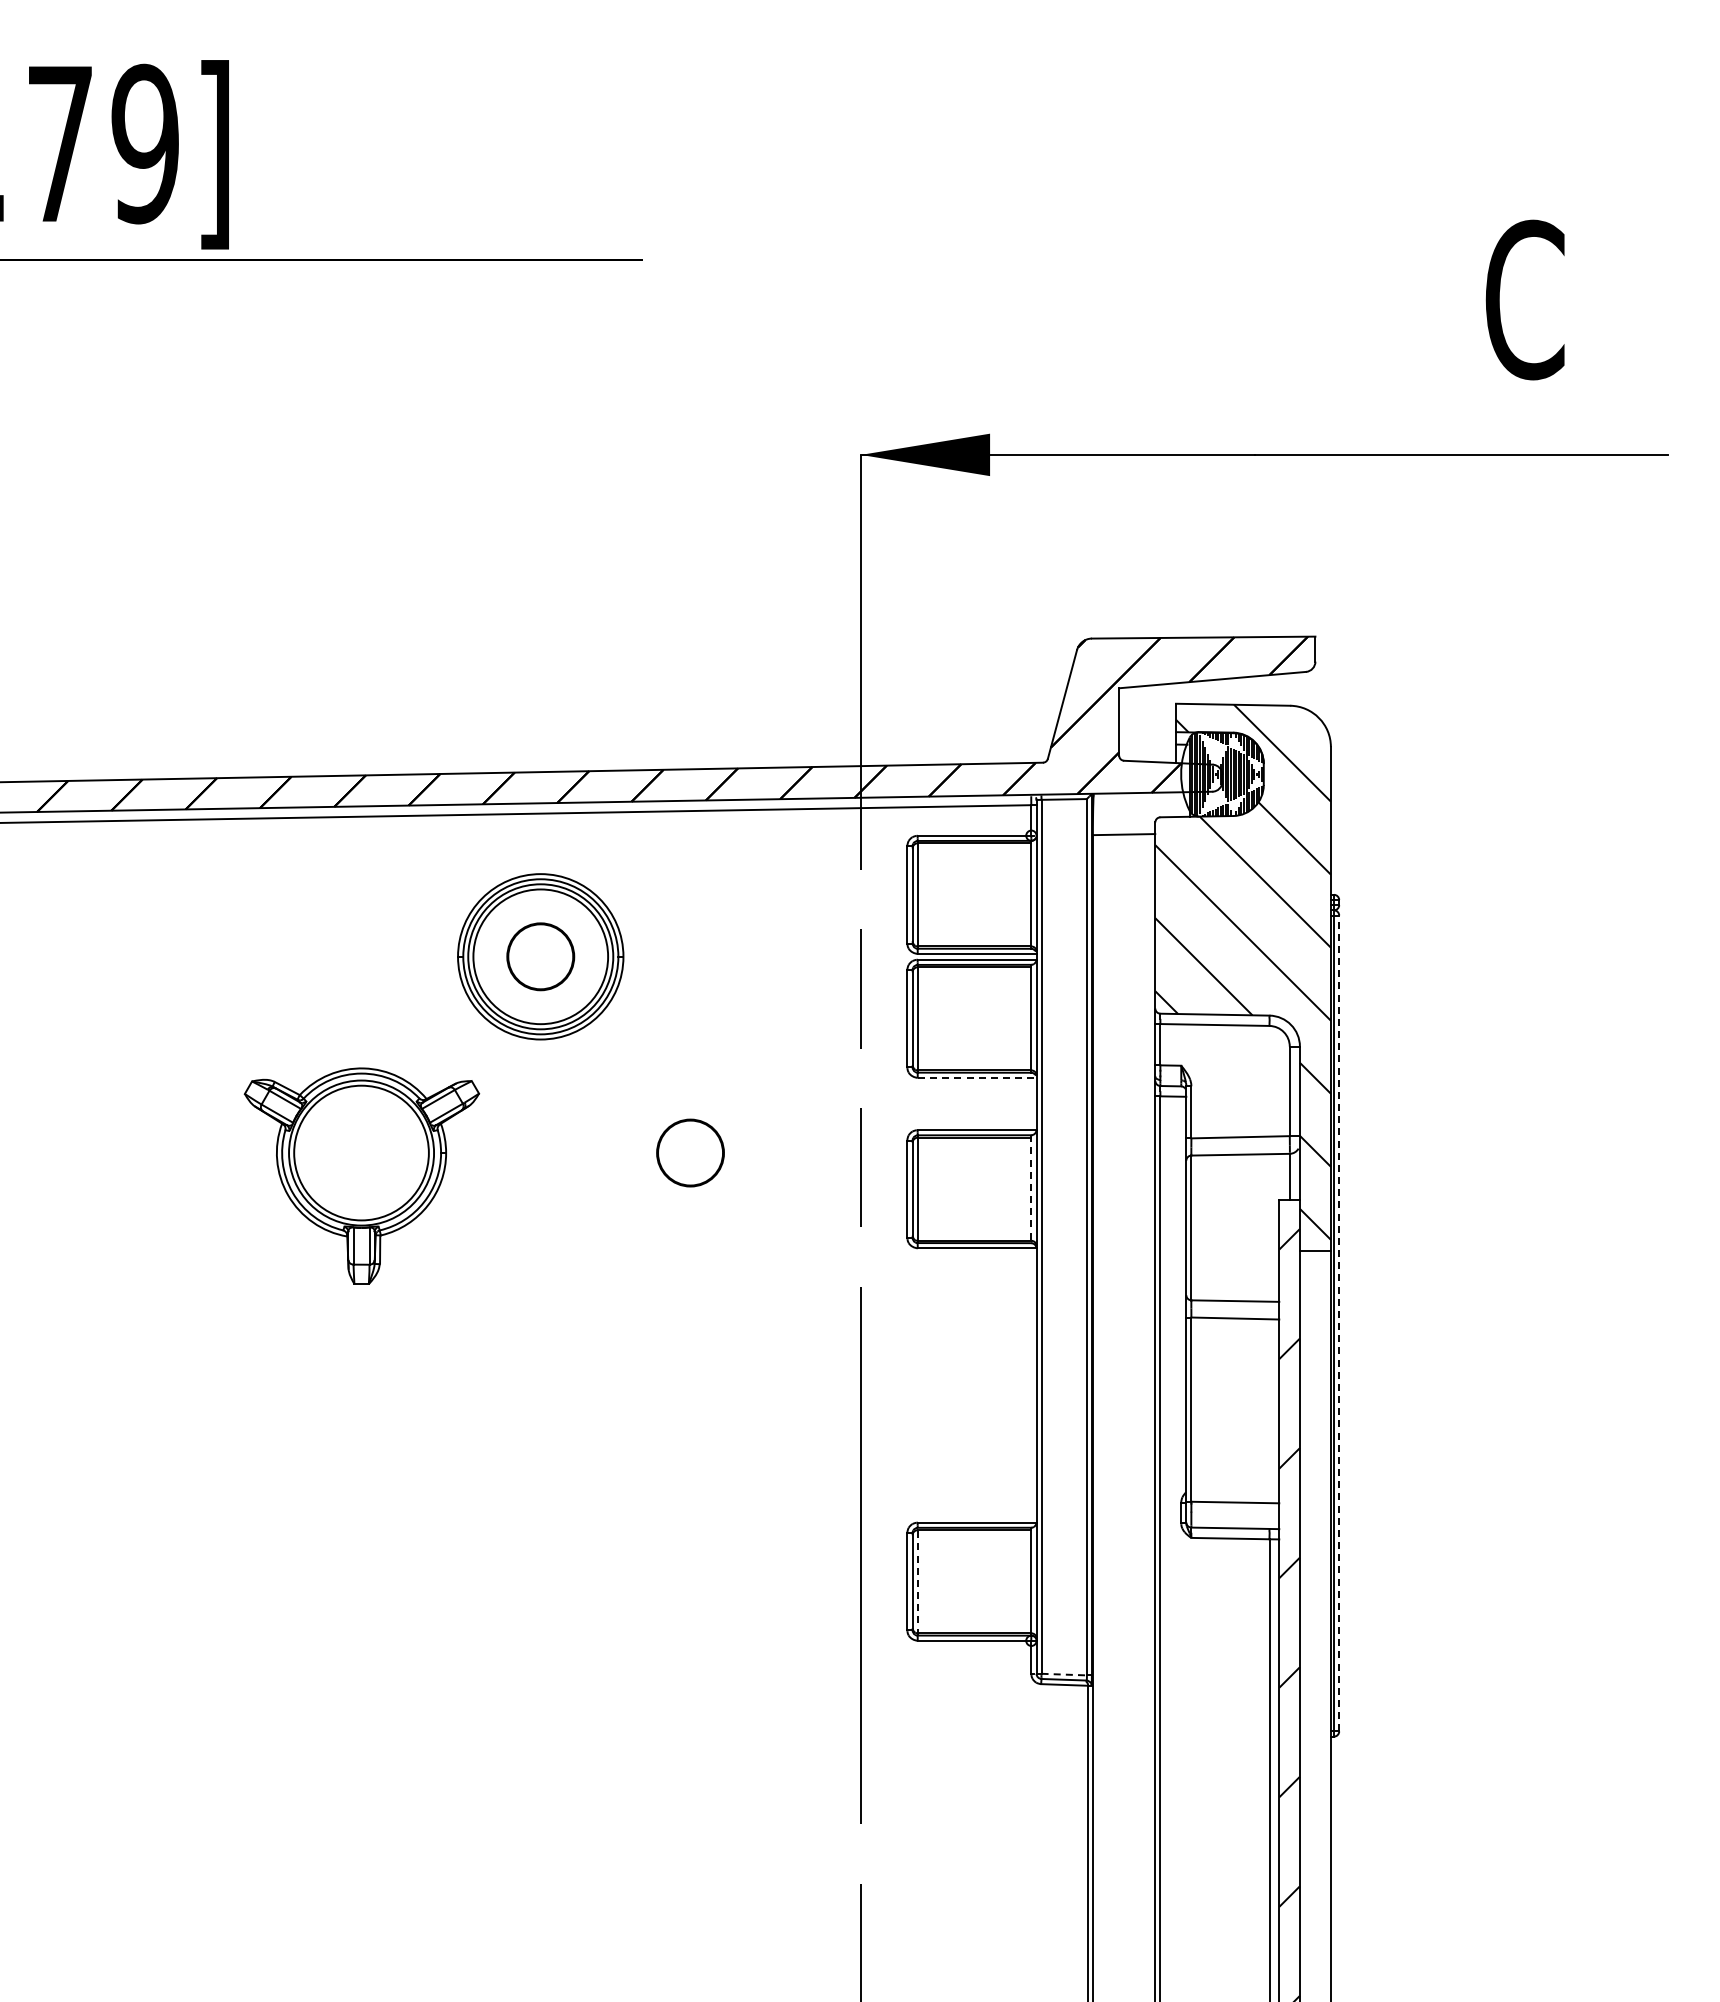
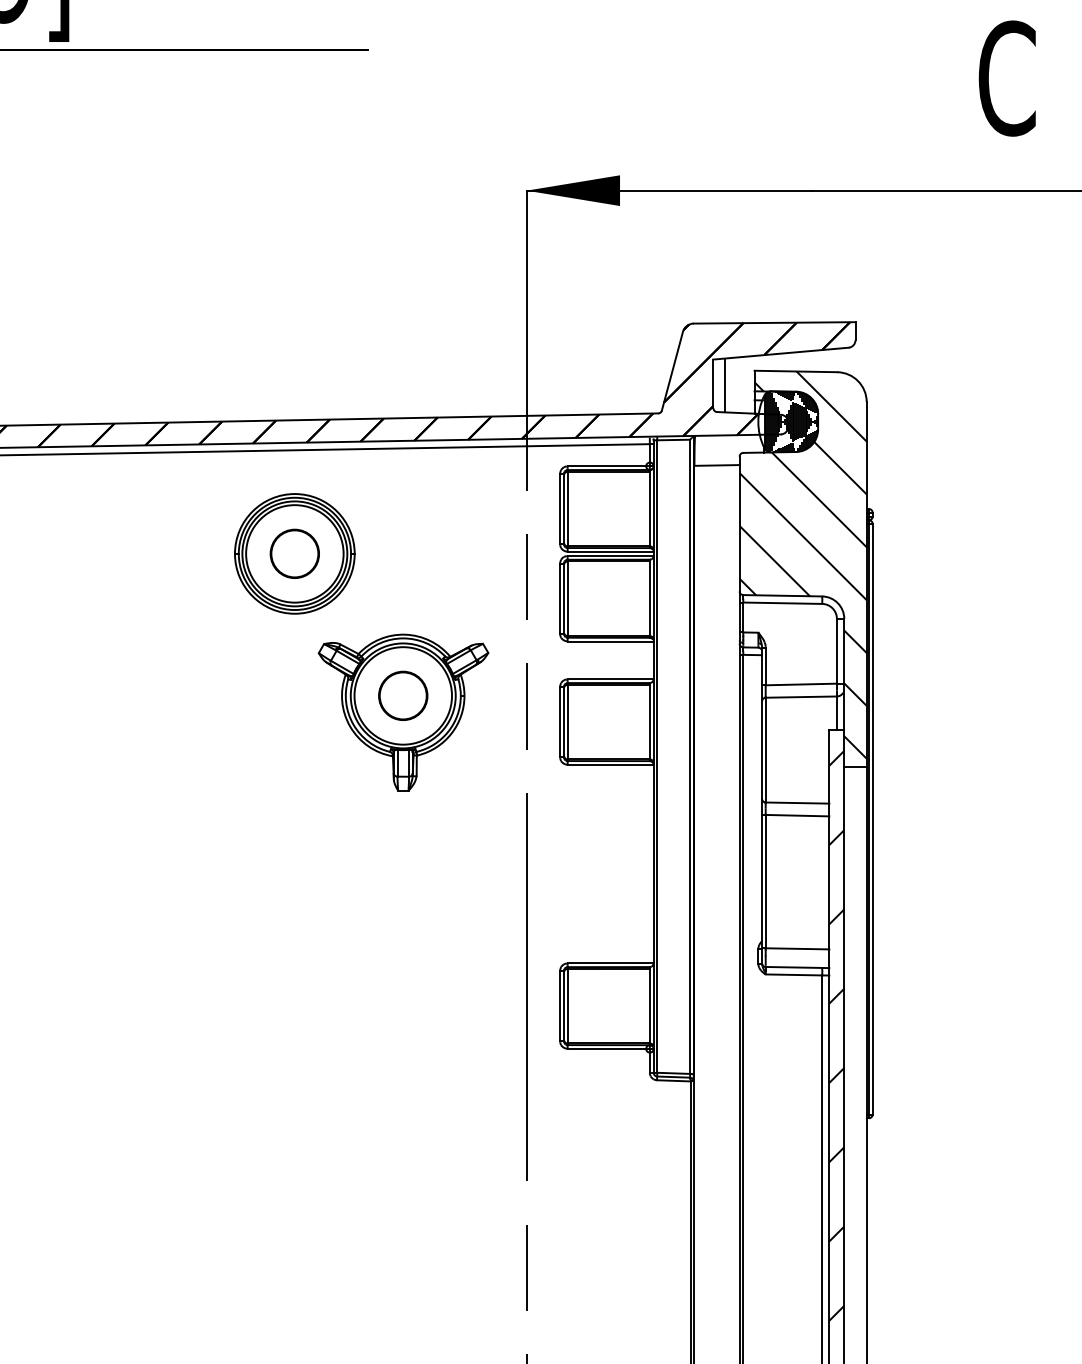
line: (1134, 723) -> (724, 385), added
line: (977, 1077) -> (610, 641), dashed -> solid
part: (361, 1175) -> (403, 712), moved
line: (1031, 1189) -> (650, 722), dashed -> solid
line: (1339, 1323) -> (872, 819), dashed -> solid
line: (917, 1581) -> (567, 1005), dashed -> solid
line: (1064, 1674) -> (673, 1073), dashed -> solid

